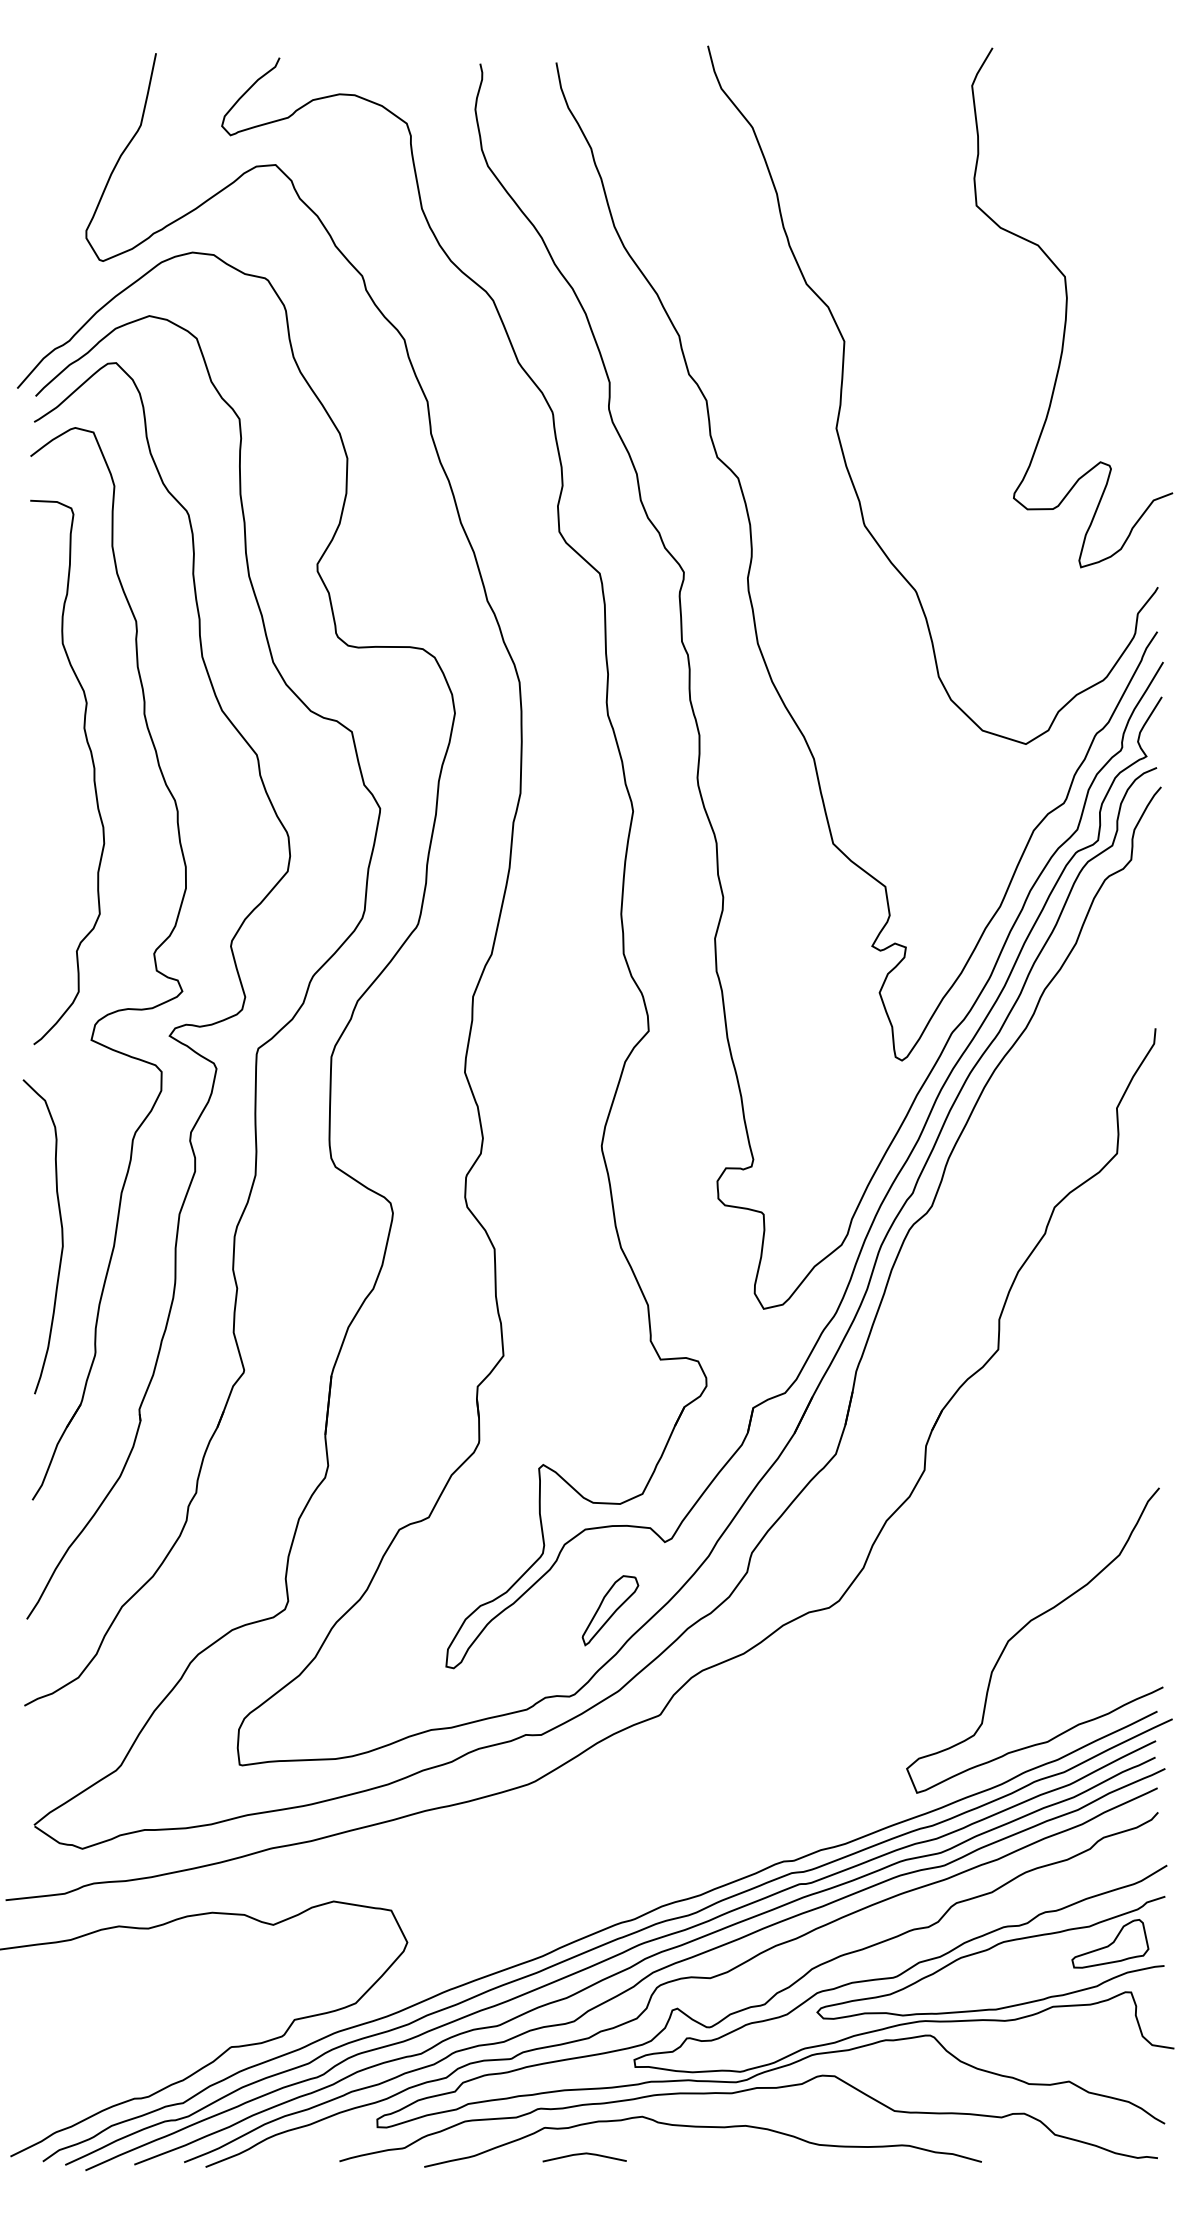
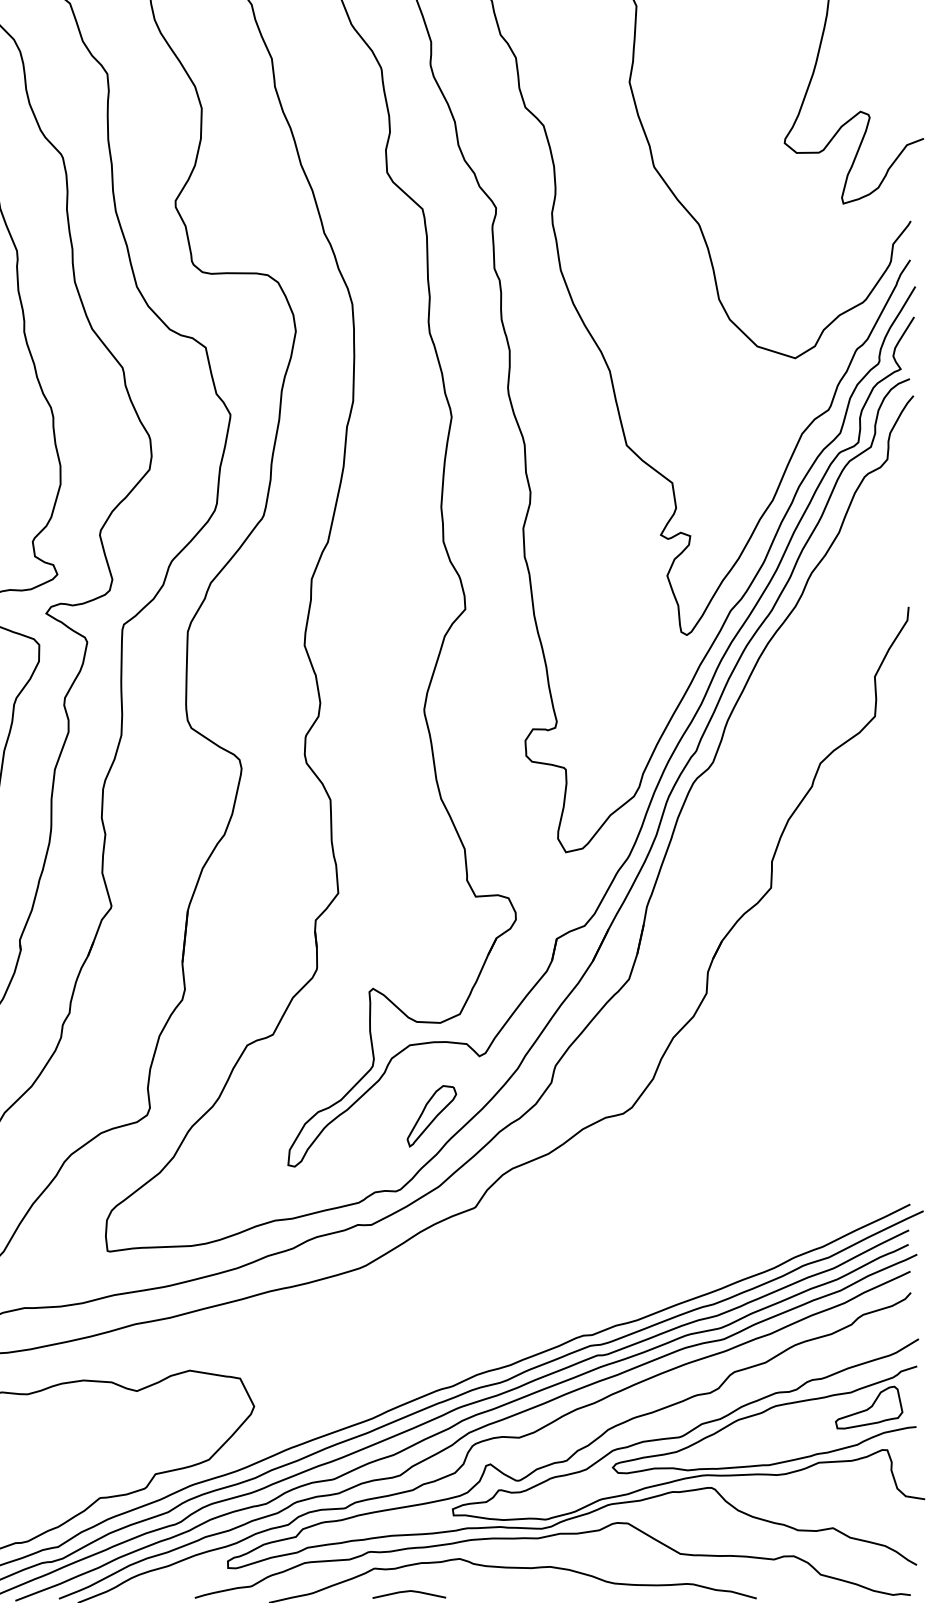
curve: (1023, 1628) -> (793, 1131), removed

